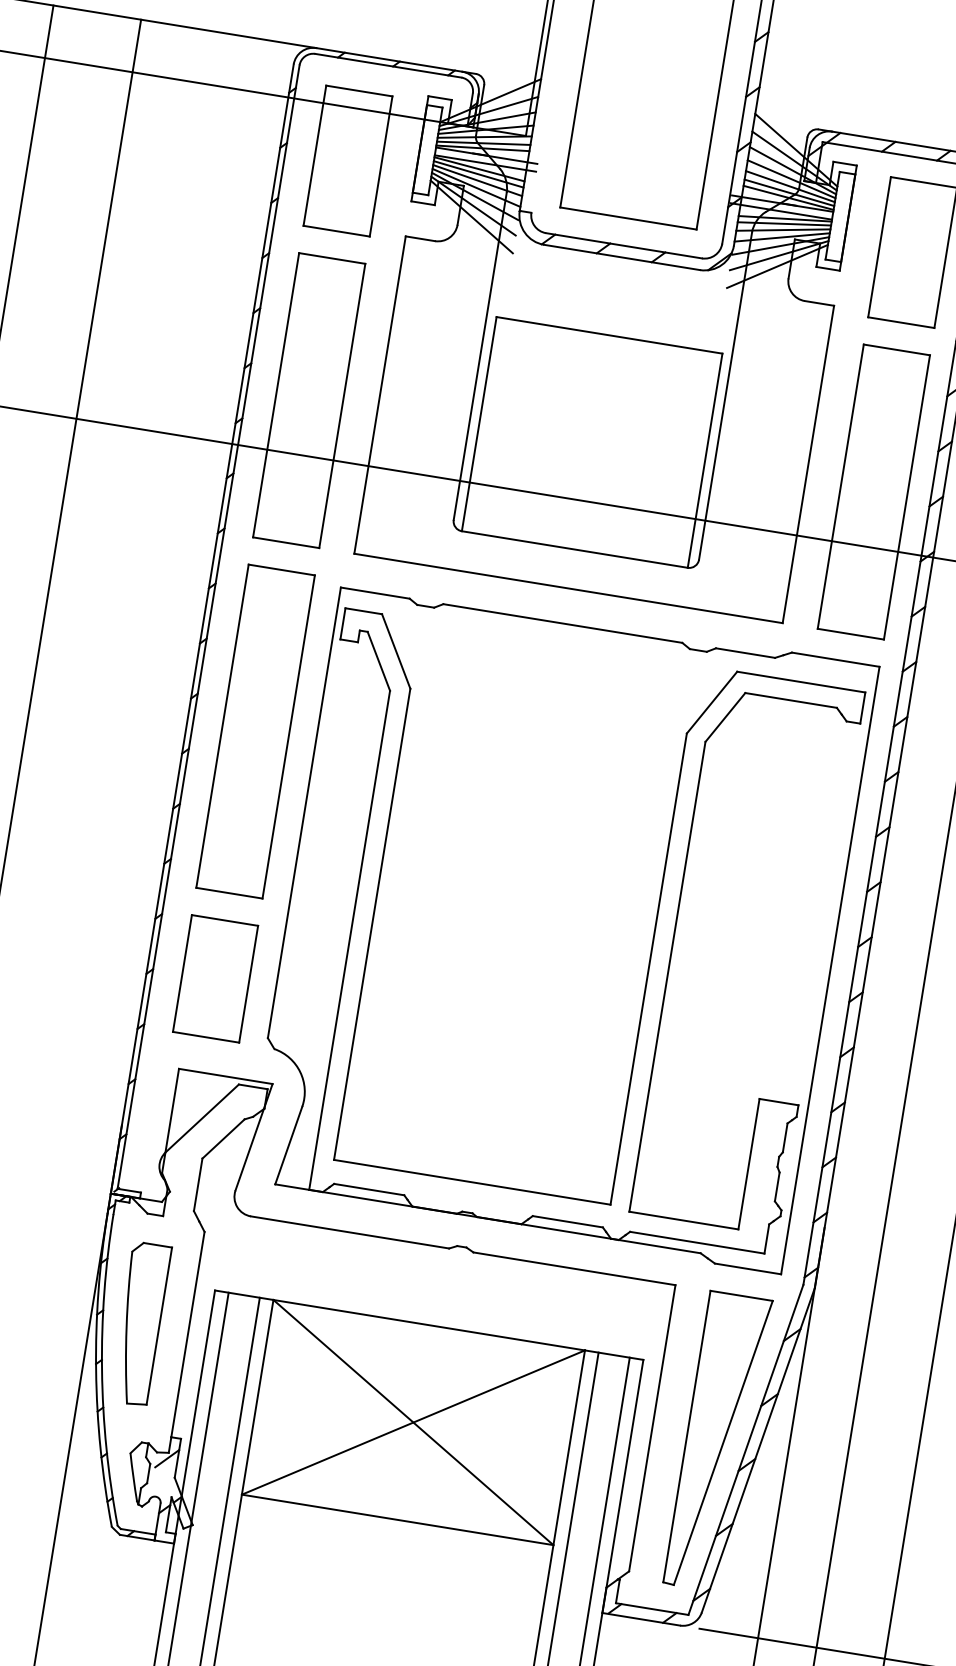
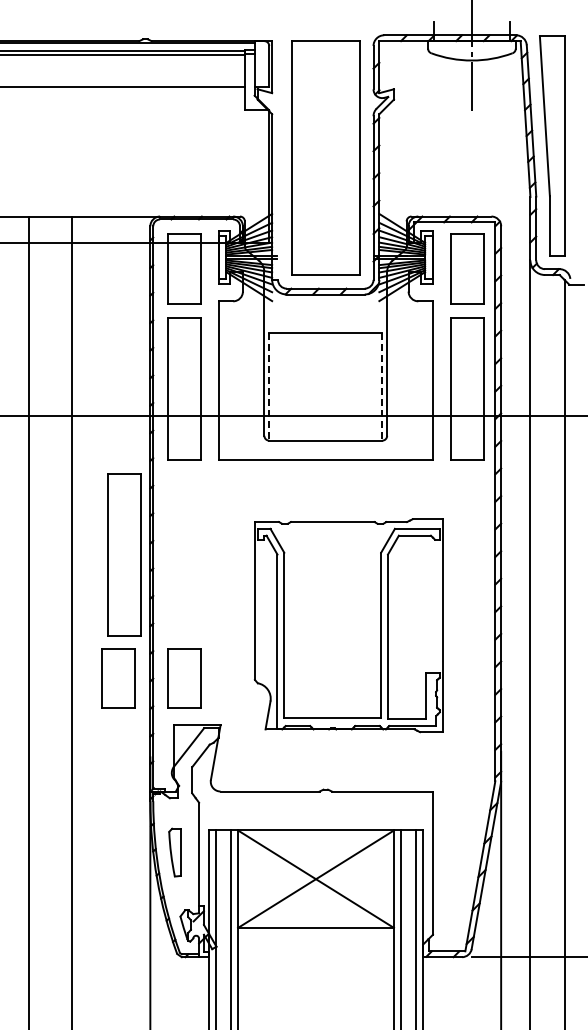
line: (479, 425) -> (269, 387), solid -> dashed
line: (705, 461) -> (382, 387), solid -> dashed
part: (255, 731) -> (124, 554), moved
part: (560, 926) -> (348, 625), size x0.7
part: (83, 957) -> (118, 678), added
part: (139, 1323) -> (174, 852), size x0.6
part: (716, 1441) -> (465, 864), removed

